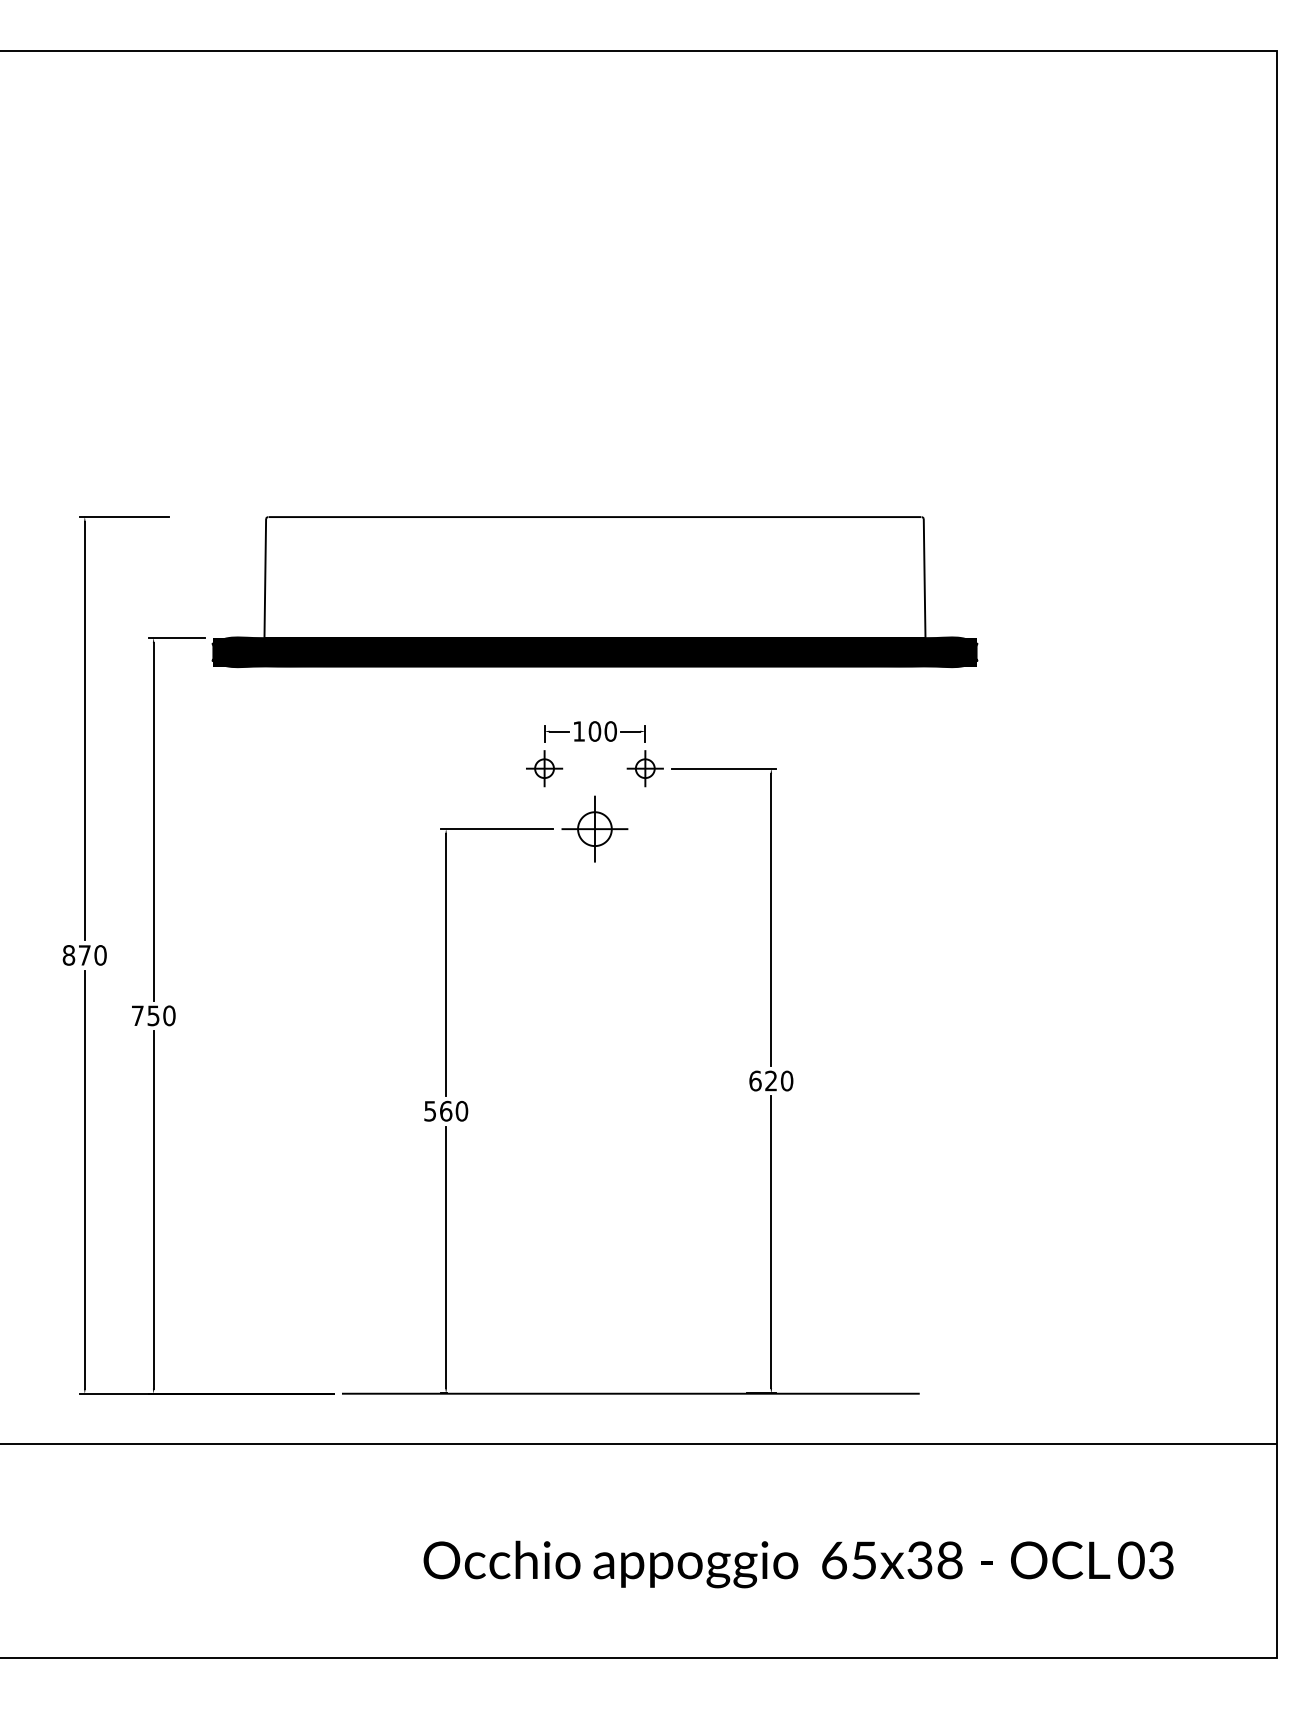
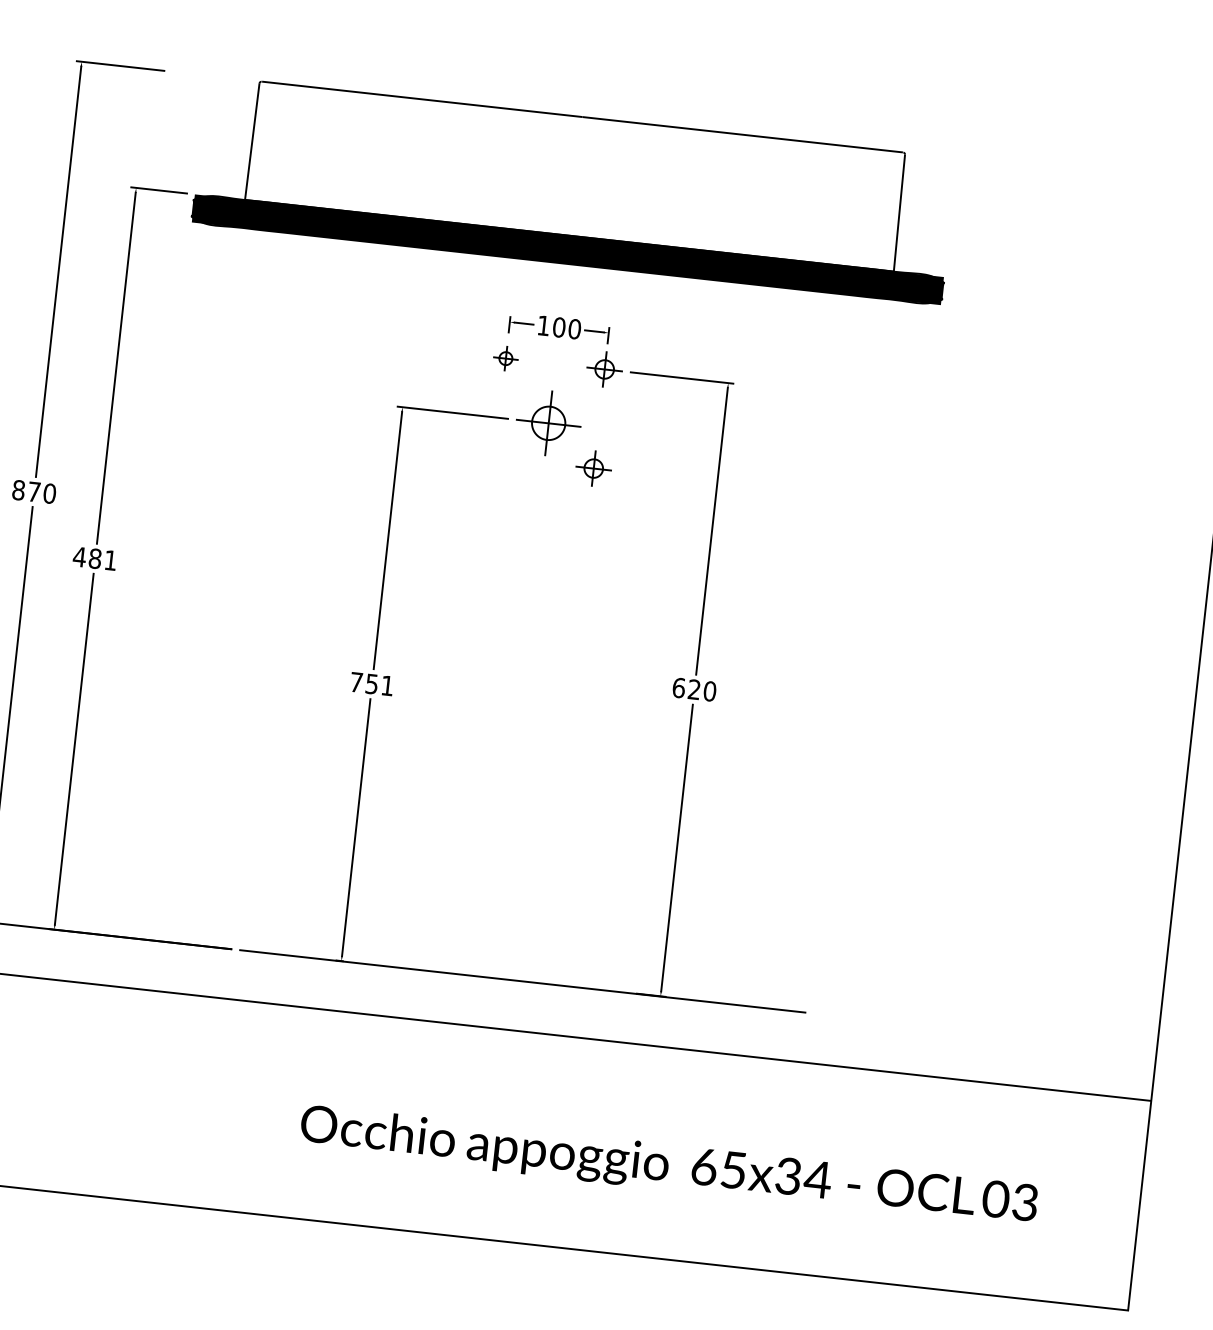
part: (544, 768) -> (505, 358), size x0.7
part: (644, 869) -> (592, 468), added
text: (153, 1015) -> (95, 558), 750 -> 481
text: (446, 1110) -> (372, 683), 560 -> 751
text: (949, 1560) -> (817, 1179), 65x38 -> 65x34

